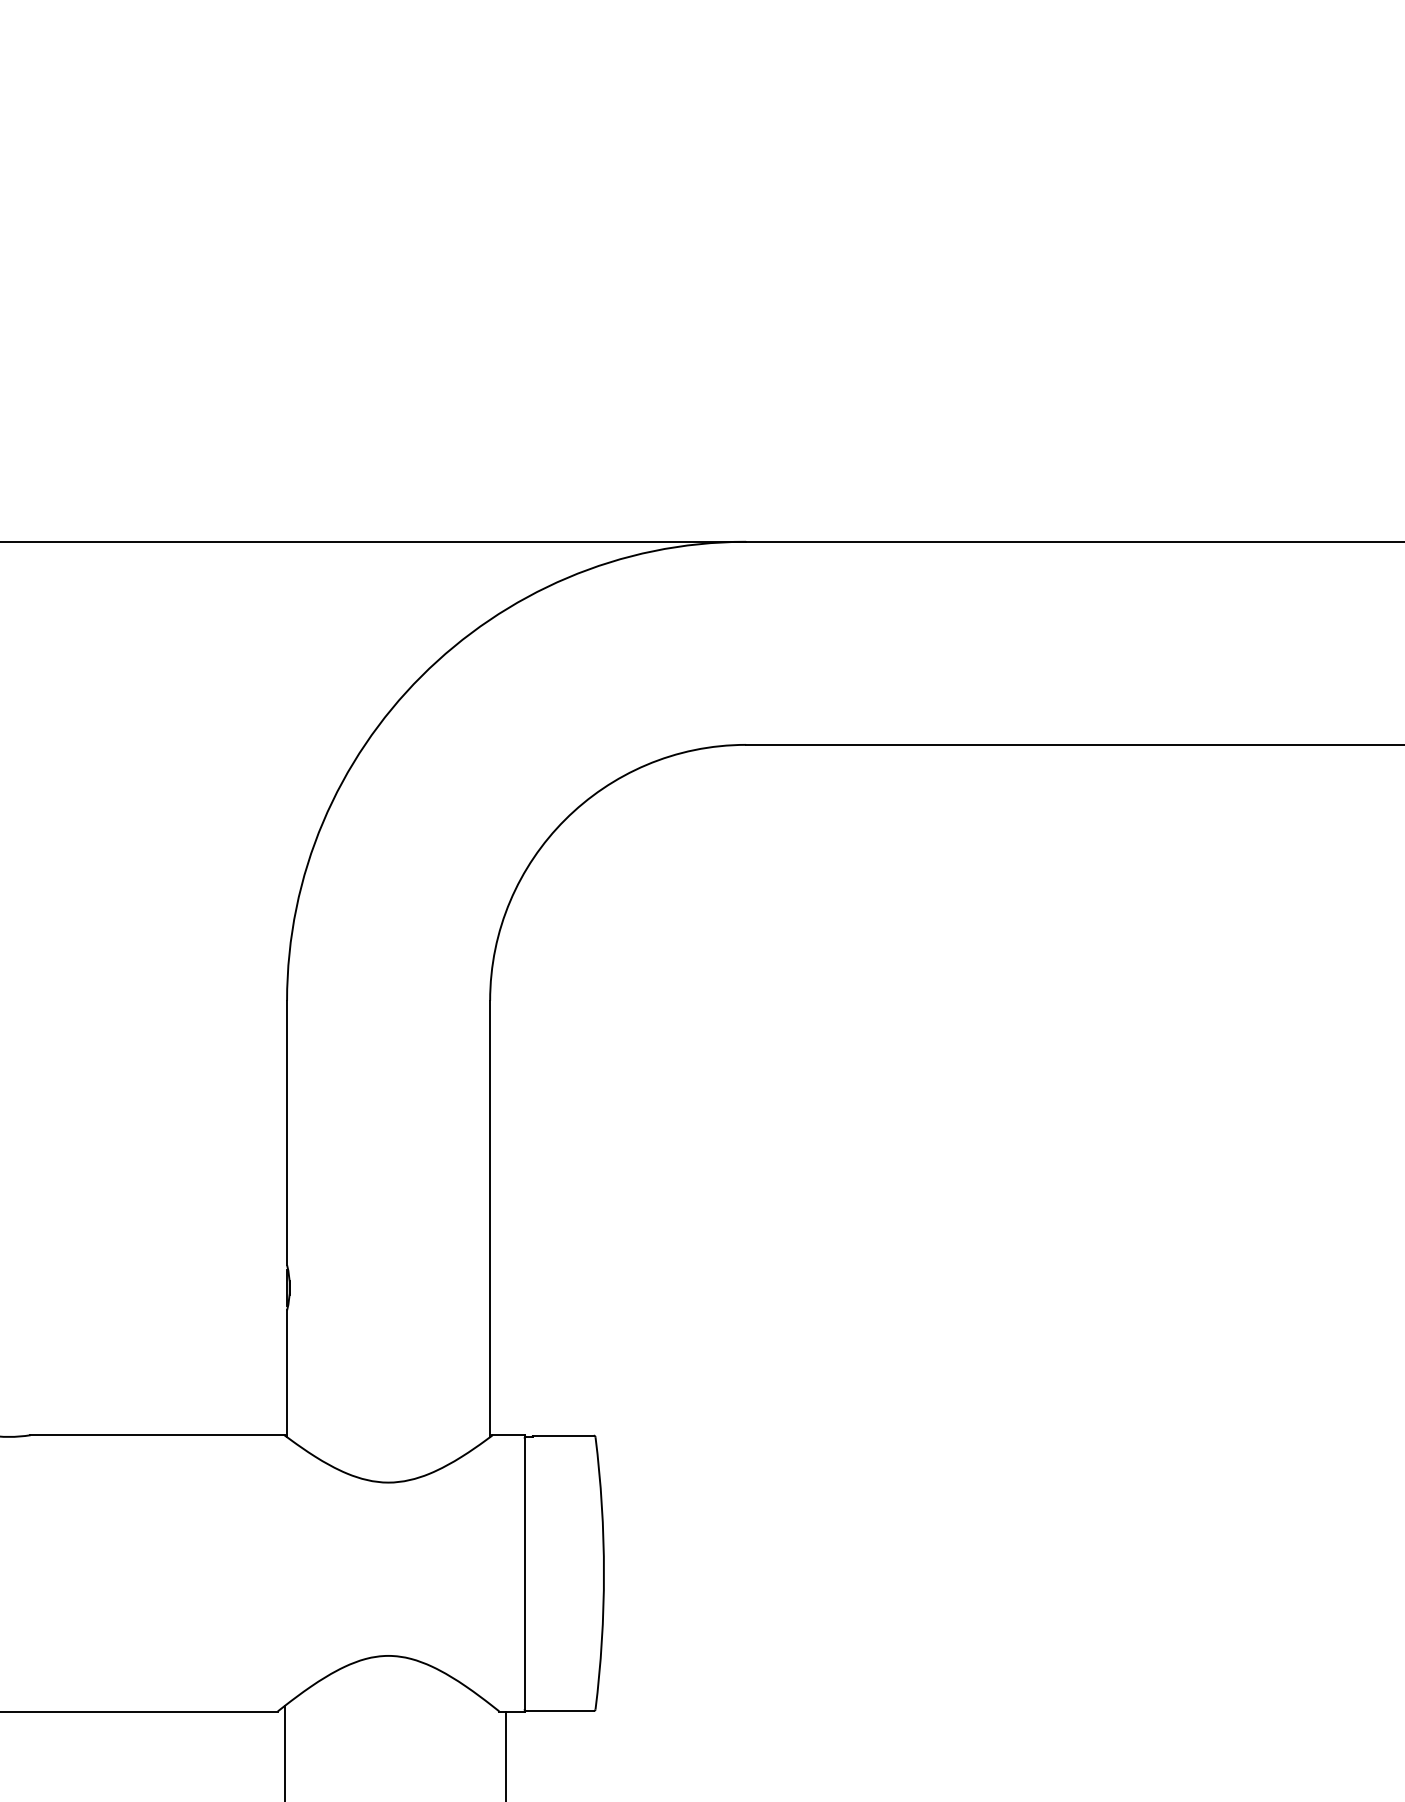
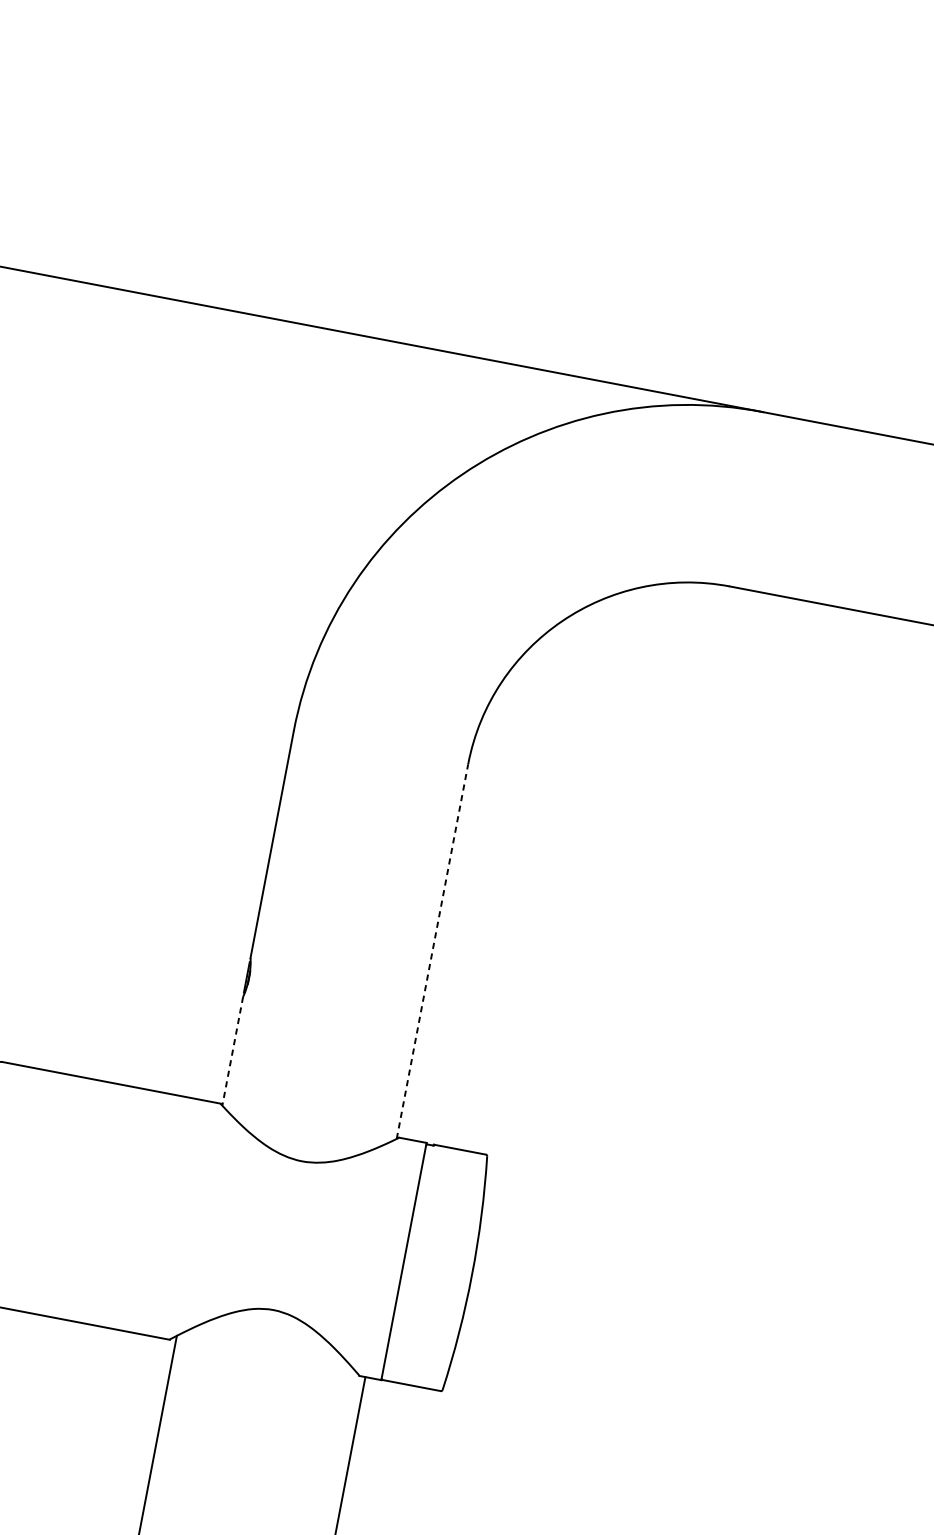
line: (490, 1218) -> (432, 951), solid -> dashed
line: (287, 1374) -> (233, 1051), solid -> dashed

